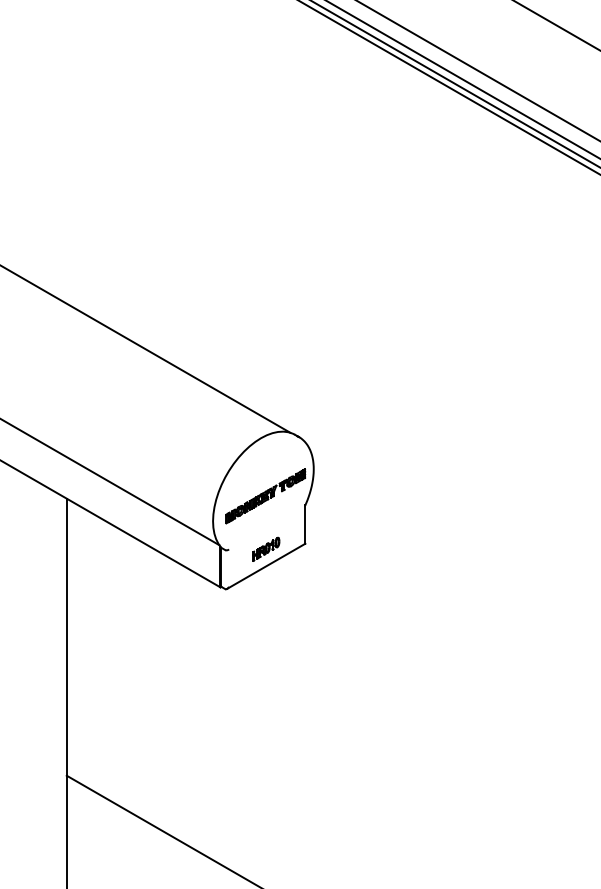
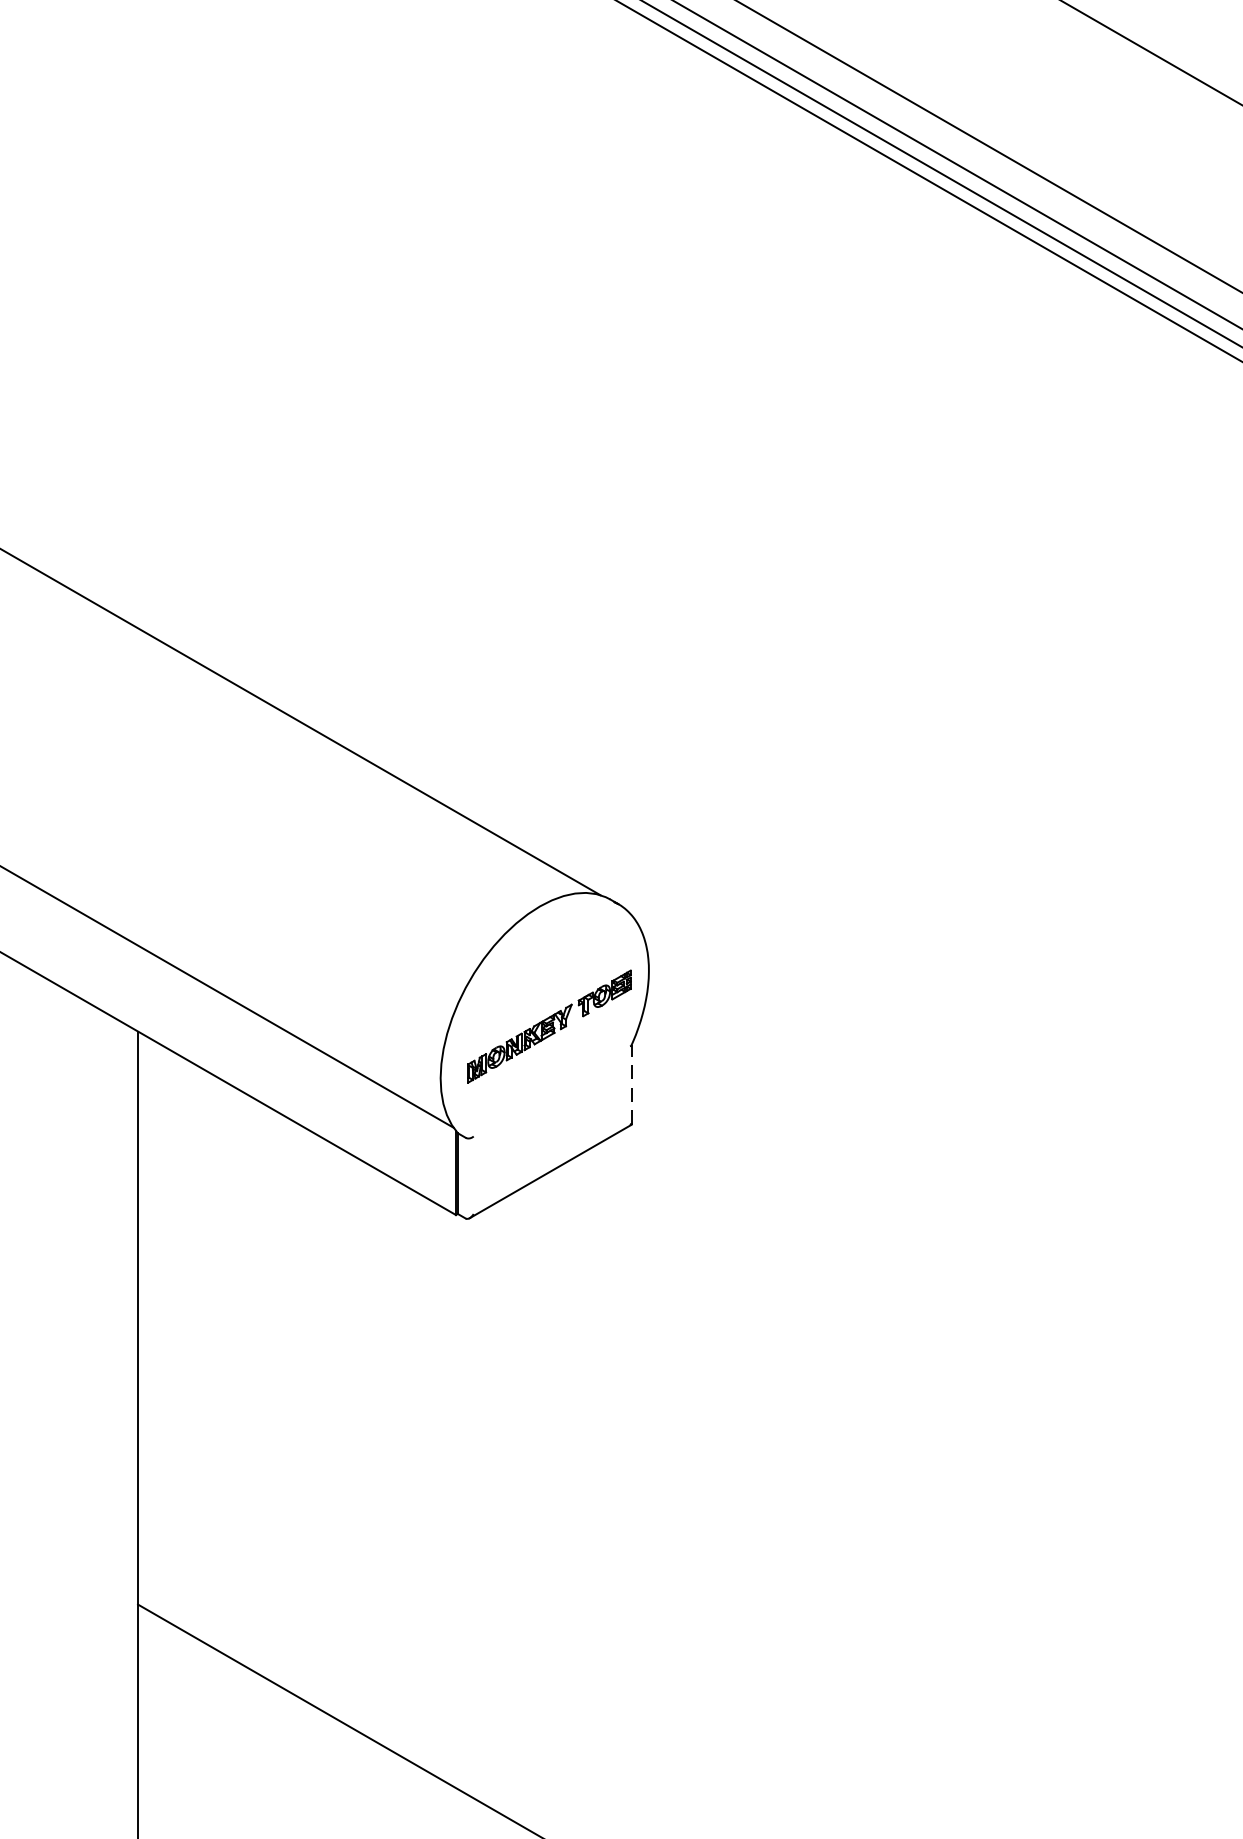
line: (305, 523) -> (631, 1082), solid -> dashed
part: (266, 548) -> (551, 1134), removed

